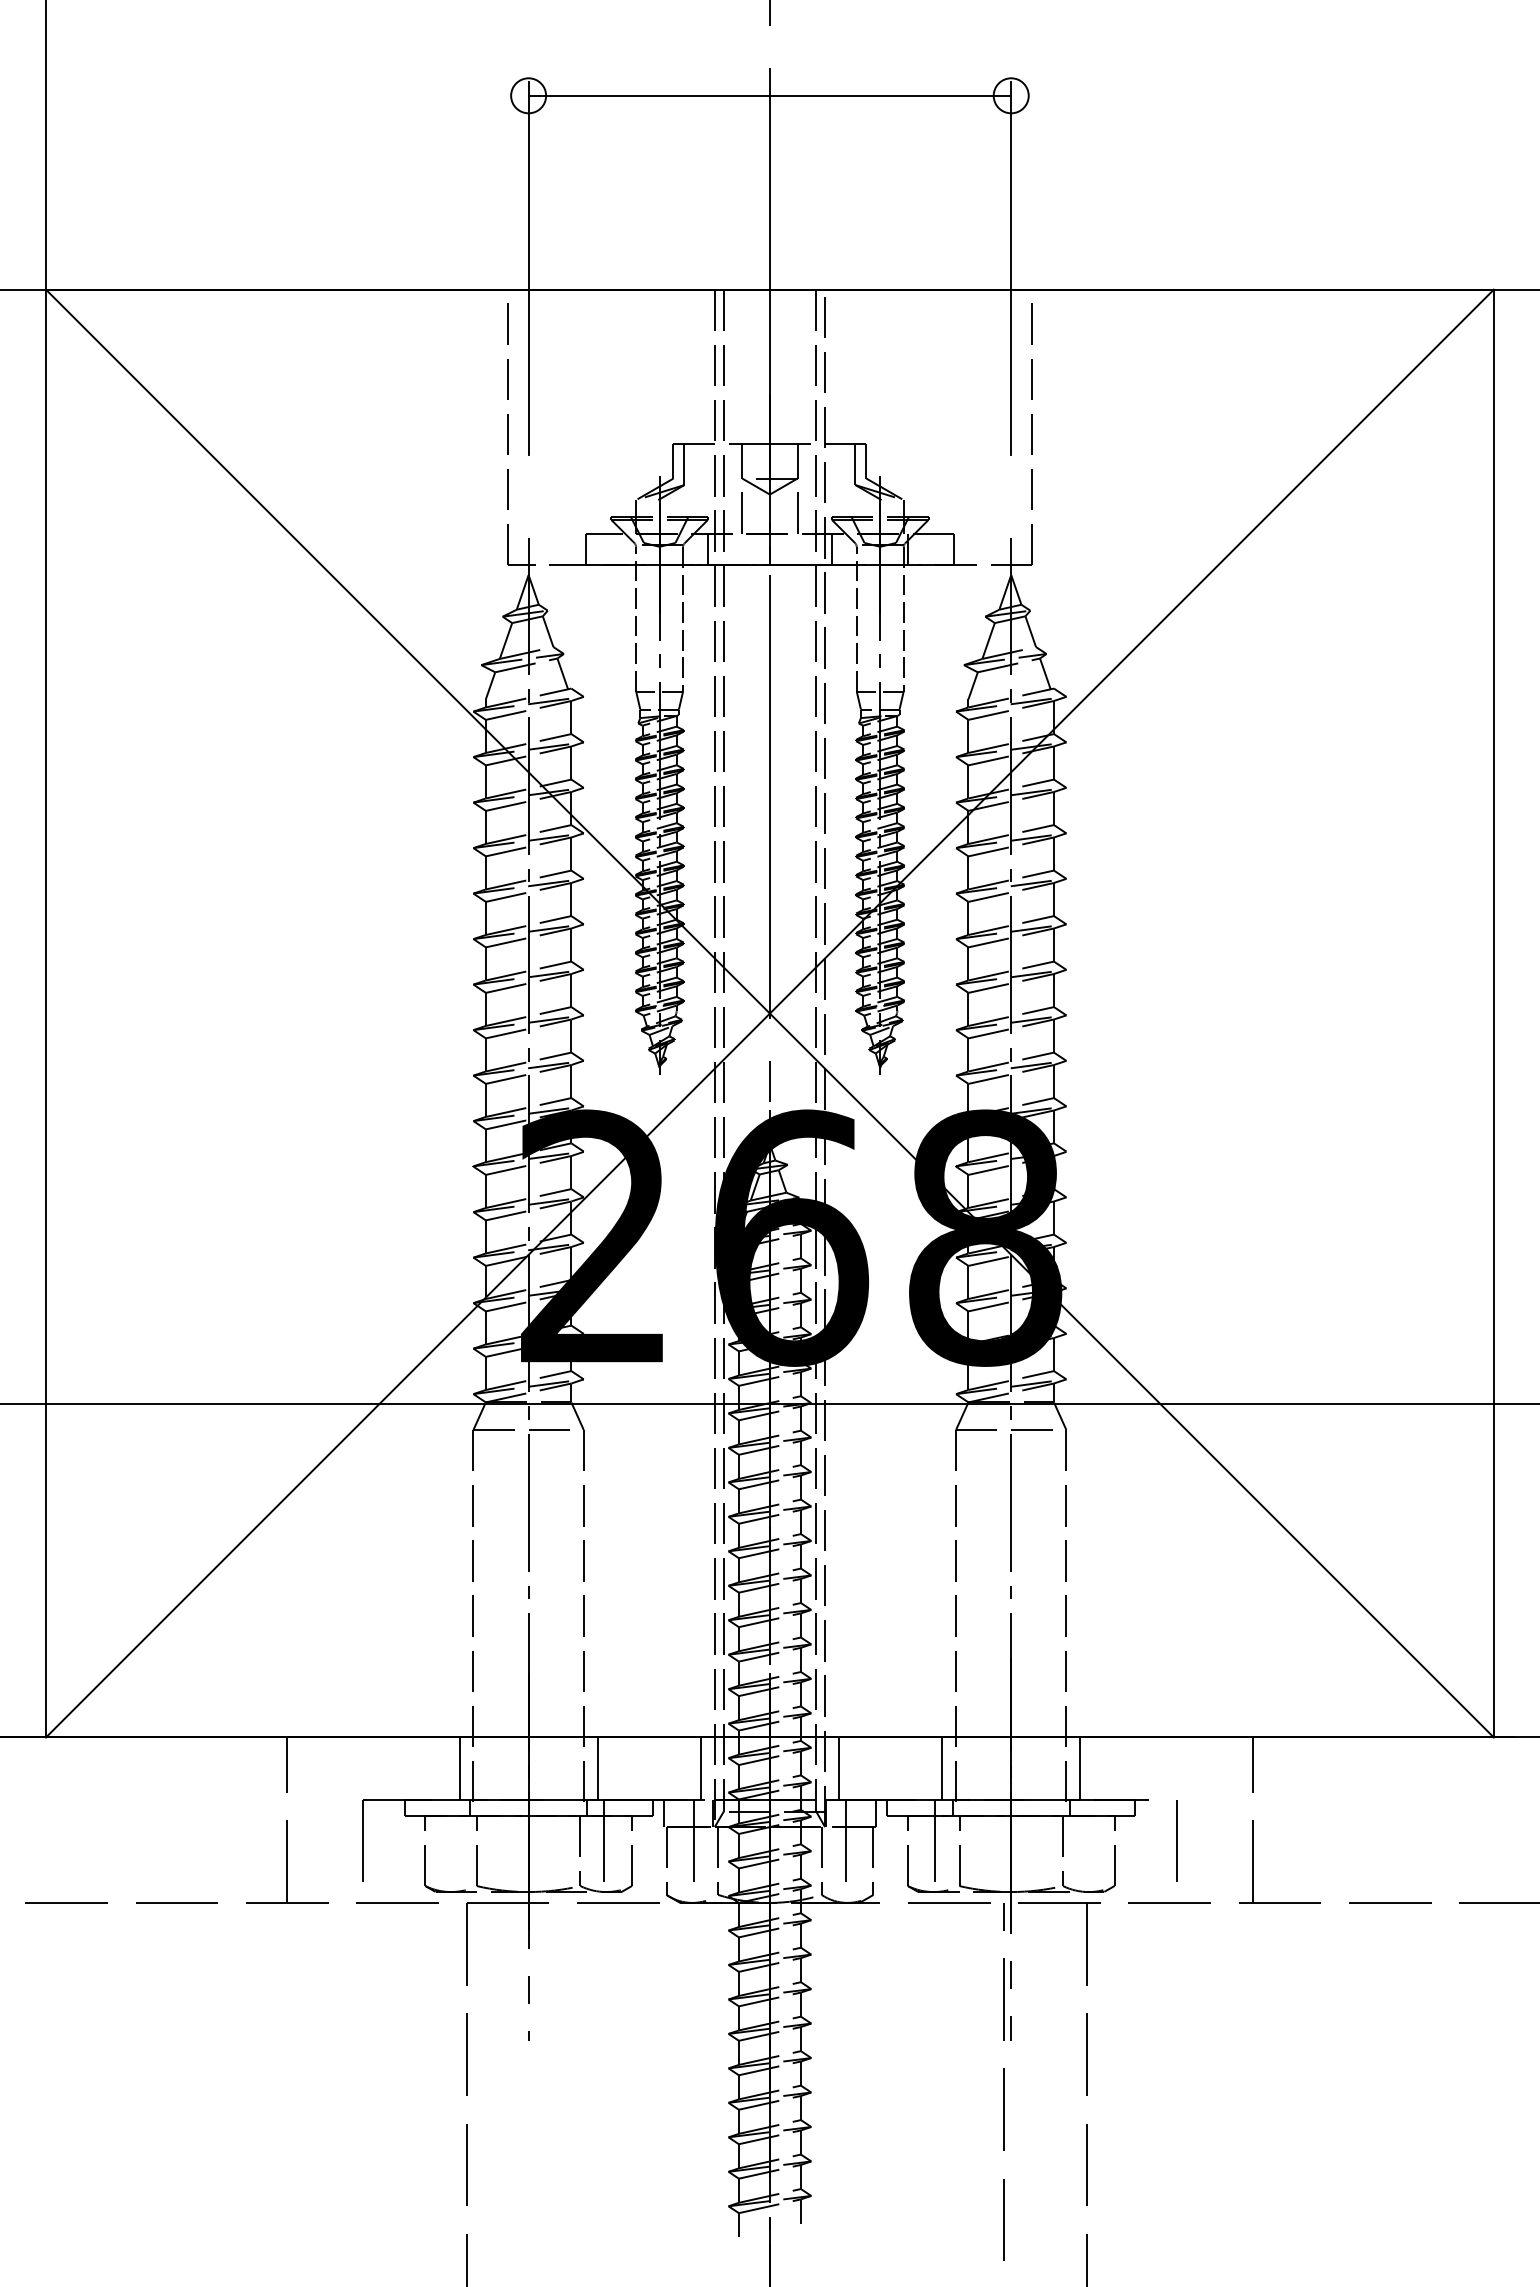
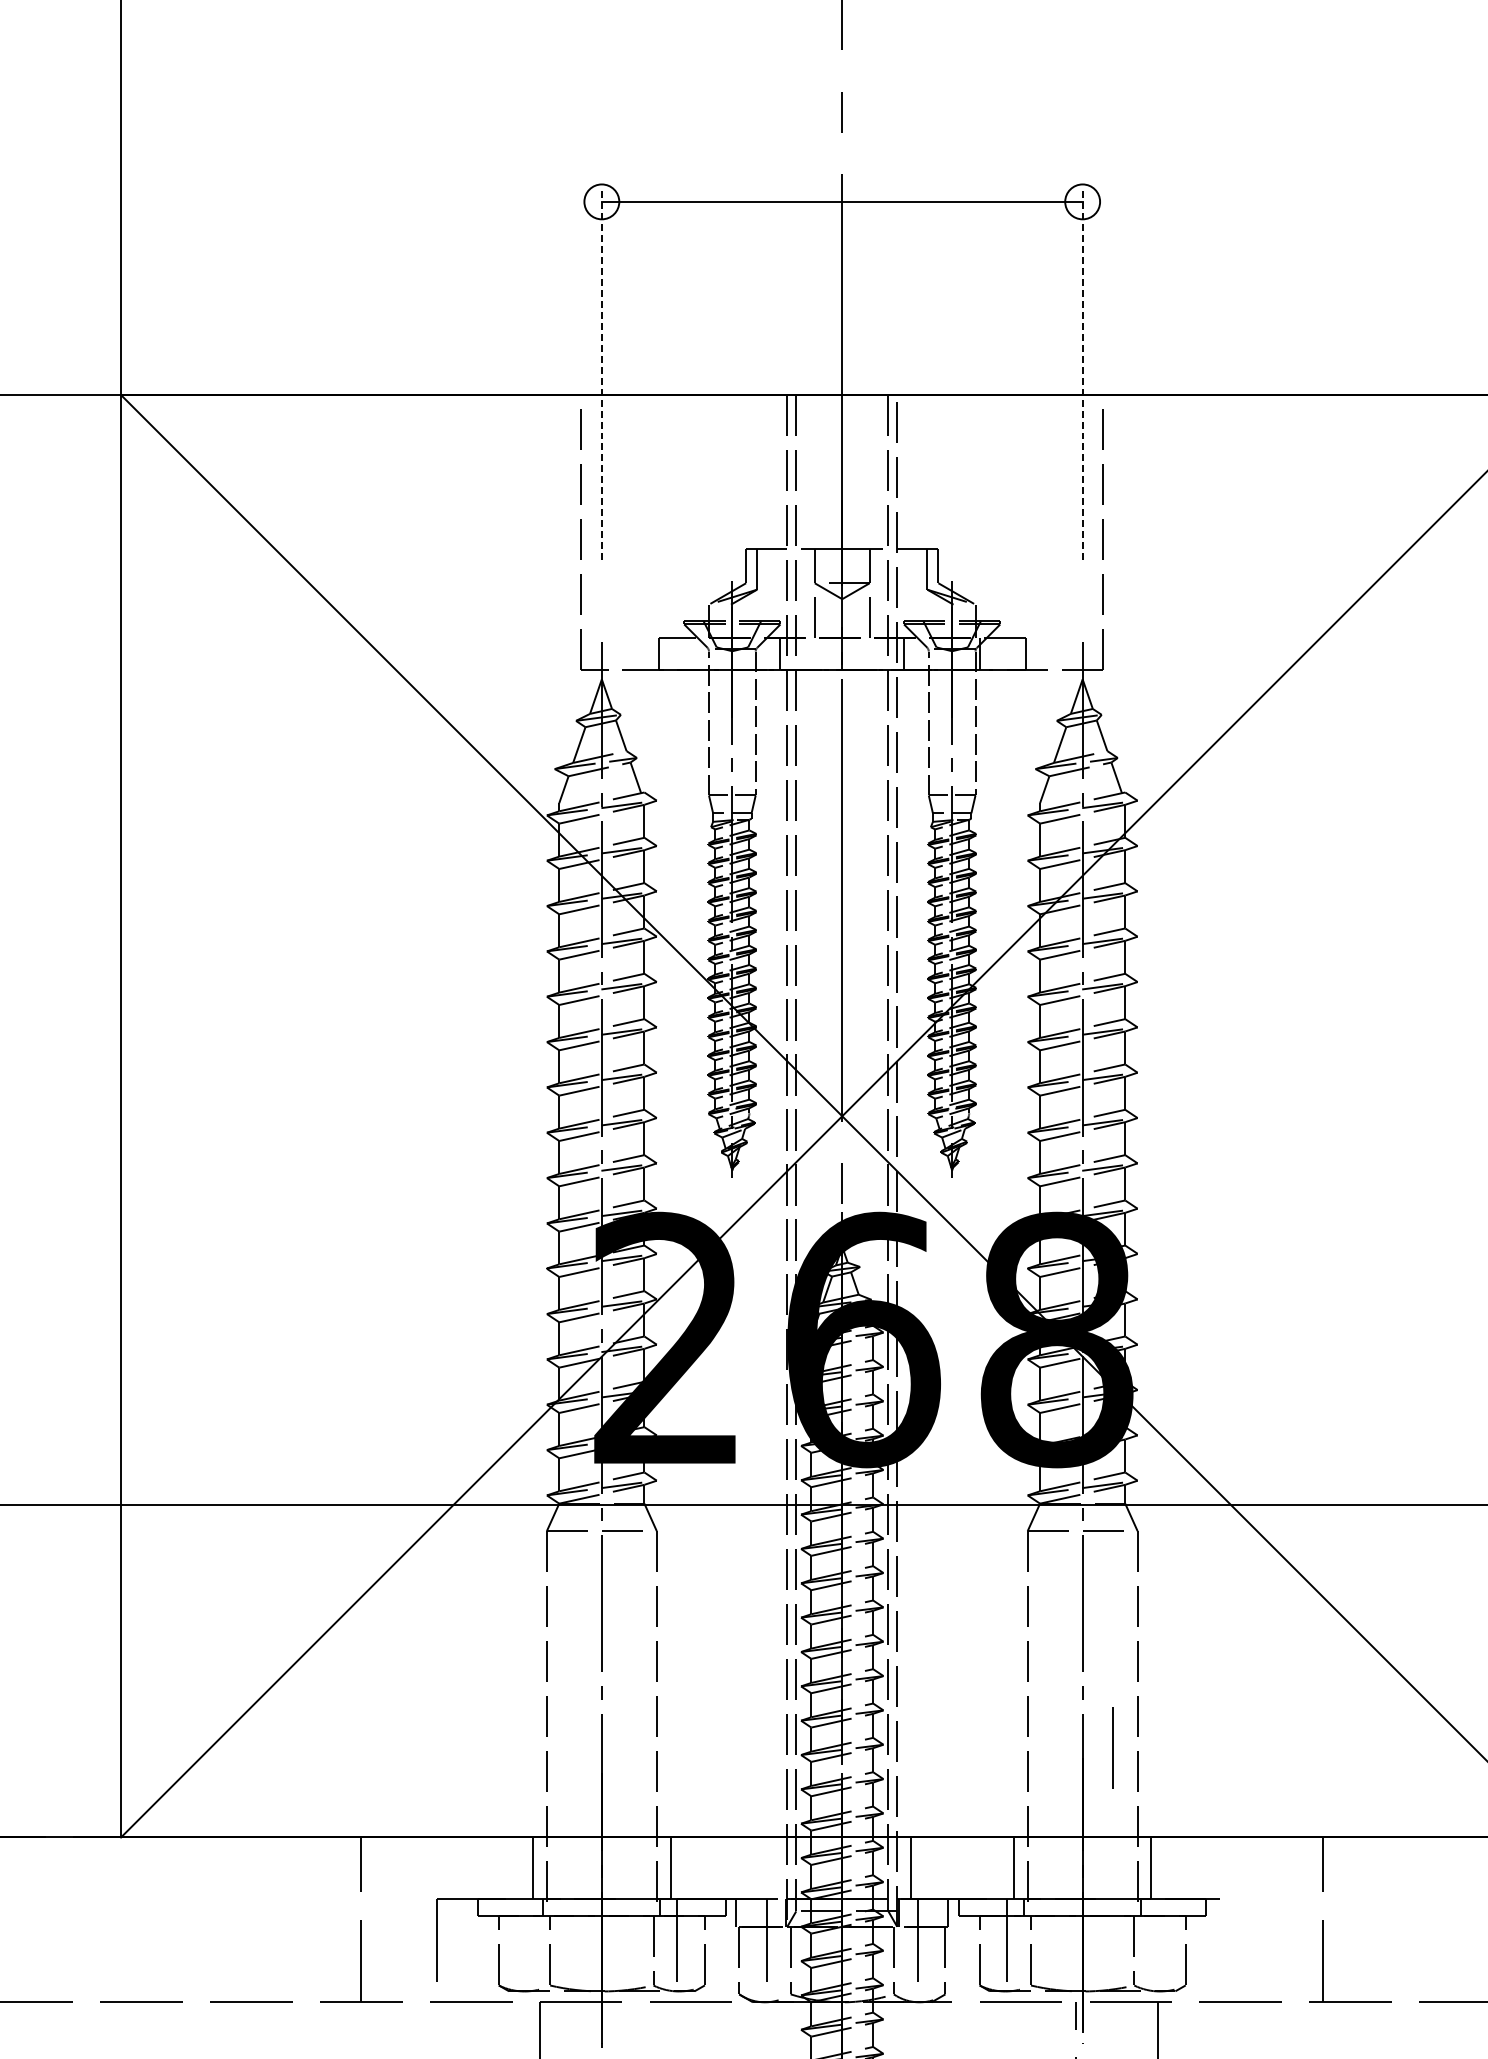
line: (528, 268) -> (601, 373), solid -> dashed
line: (1011, 268) -> (1082, 373), solid -> dashed
line: (700, 1768) -> (773, 1868), removed
line: (1176, 1840) -> (1112, 1747), moved

